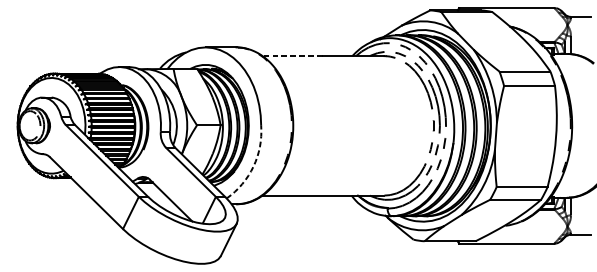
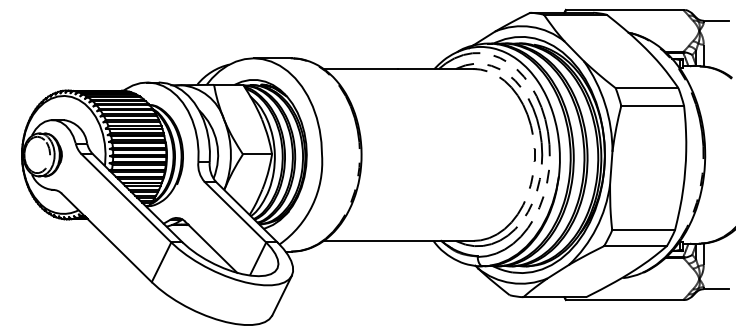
line: (292, 56) -> (360, 69), dashed -> solid
arc: (253, 166) -> (312, 205), dashed -> solid

